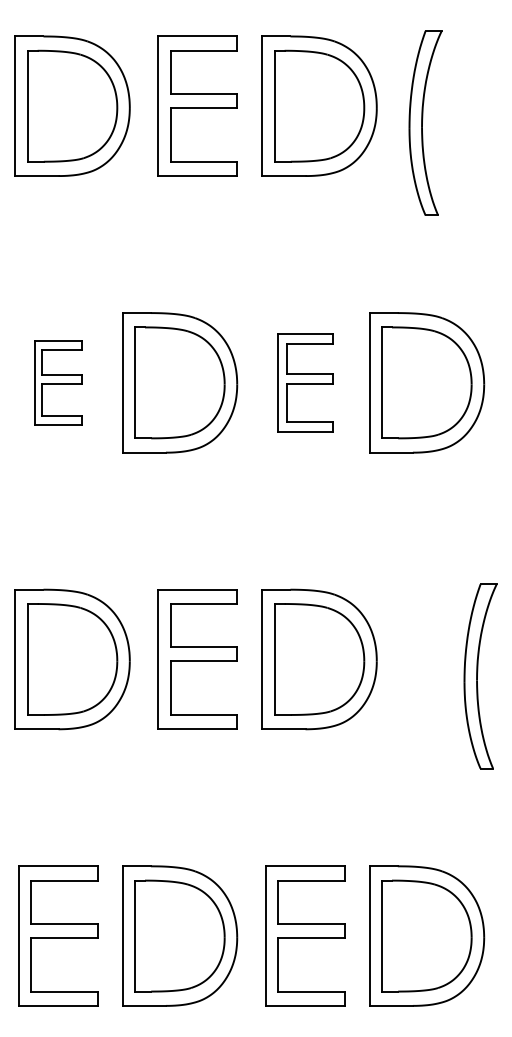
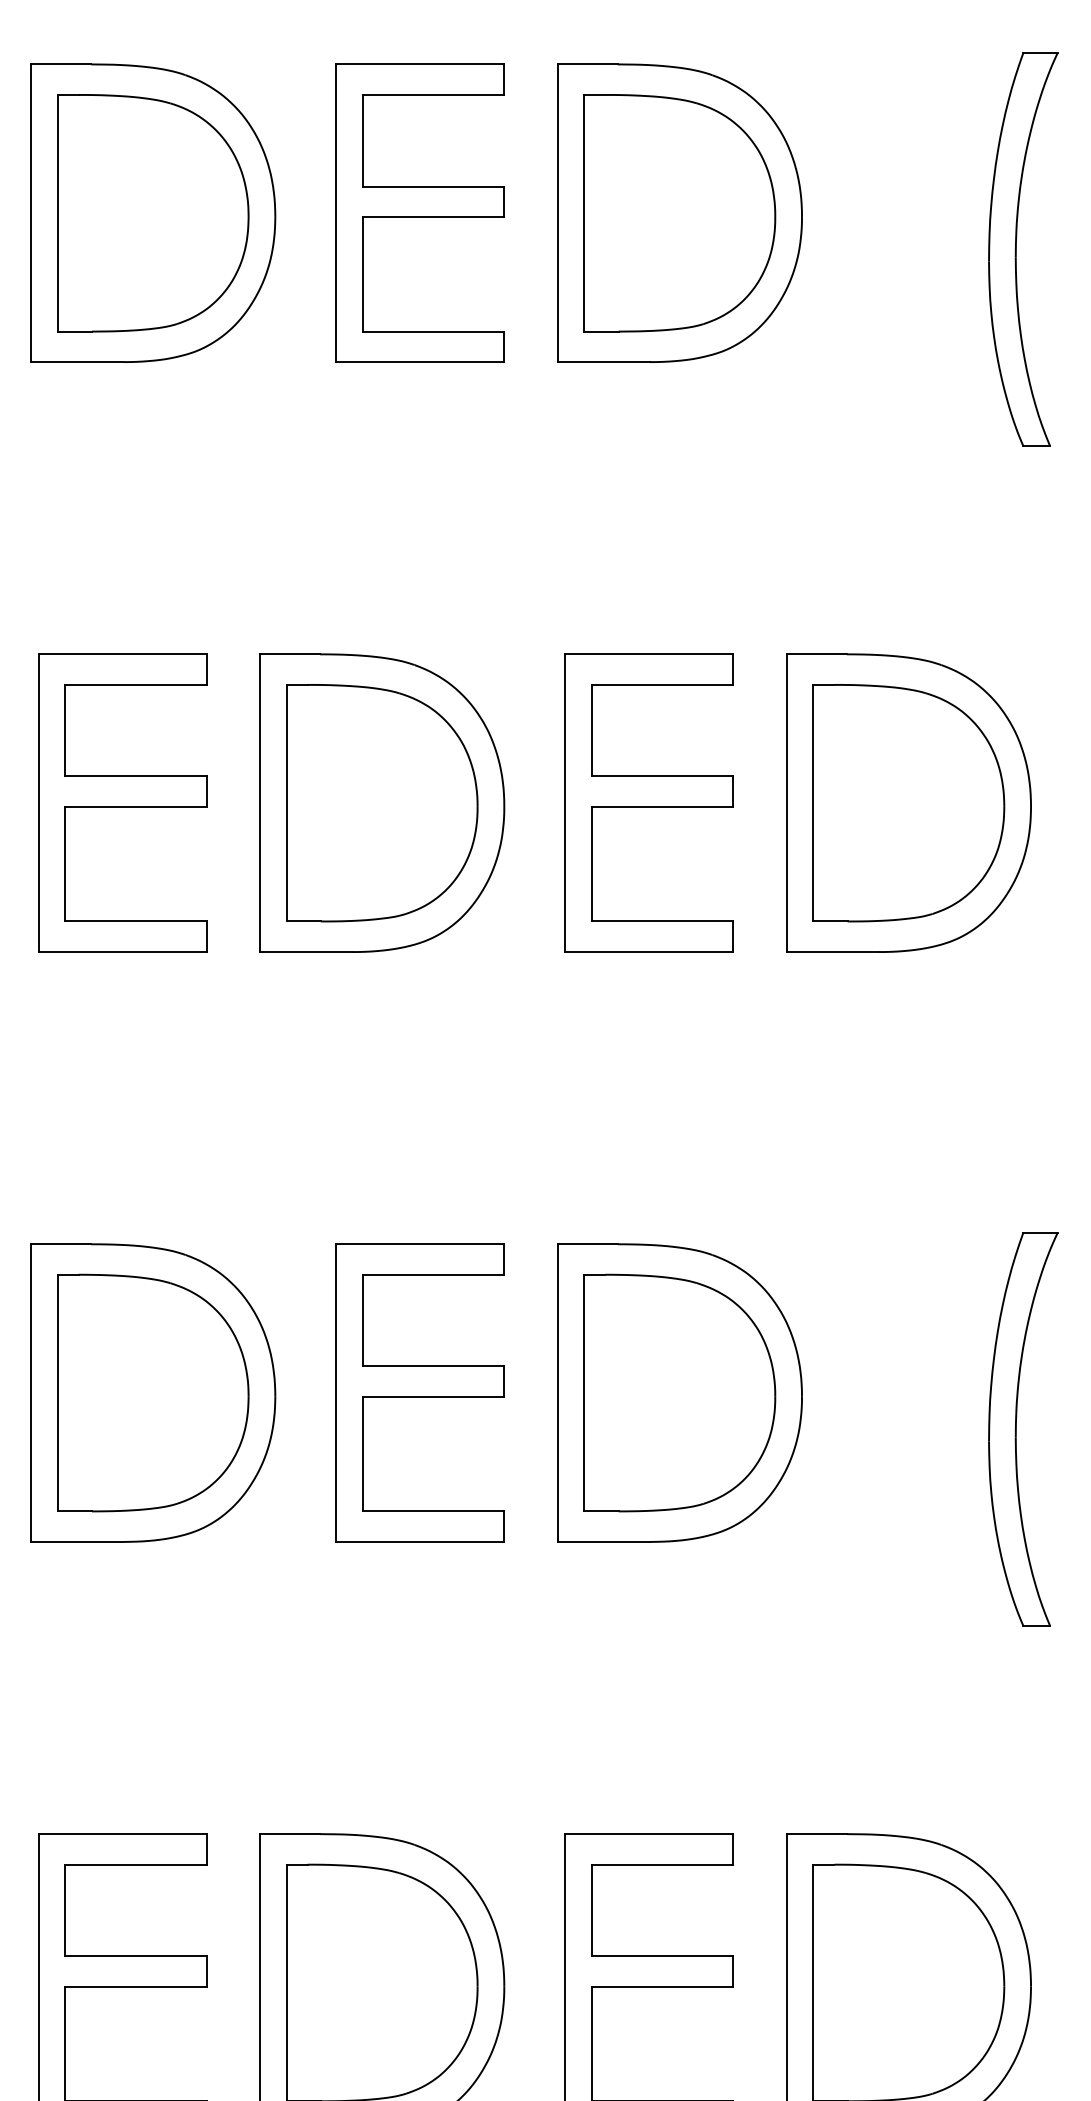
part: (425, 122) -> (1023, 247), moved
part: (58, 382) -> (123, 802), size x1.67
part: (305, 382) -> (649, 802), size x1.43

